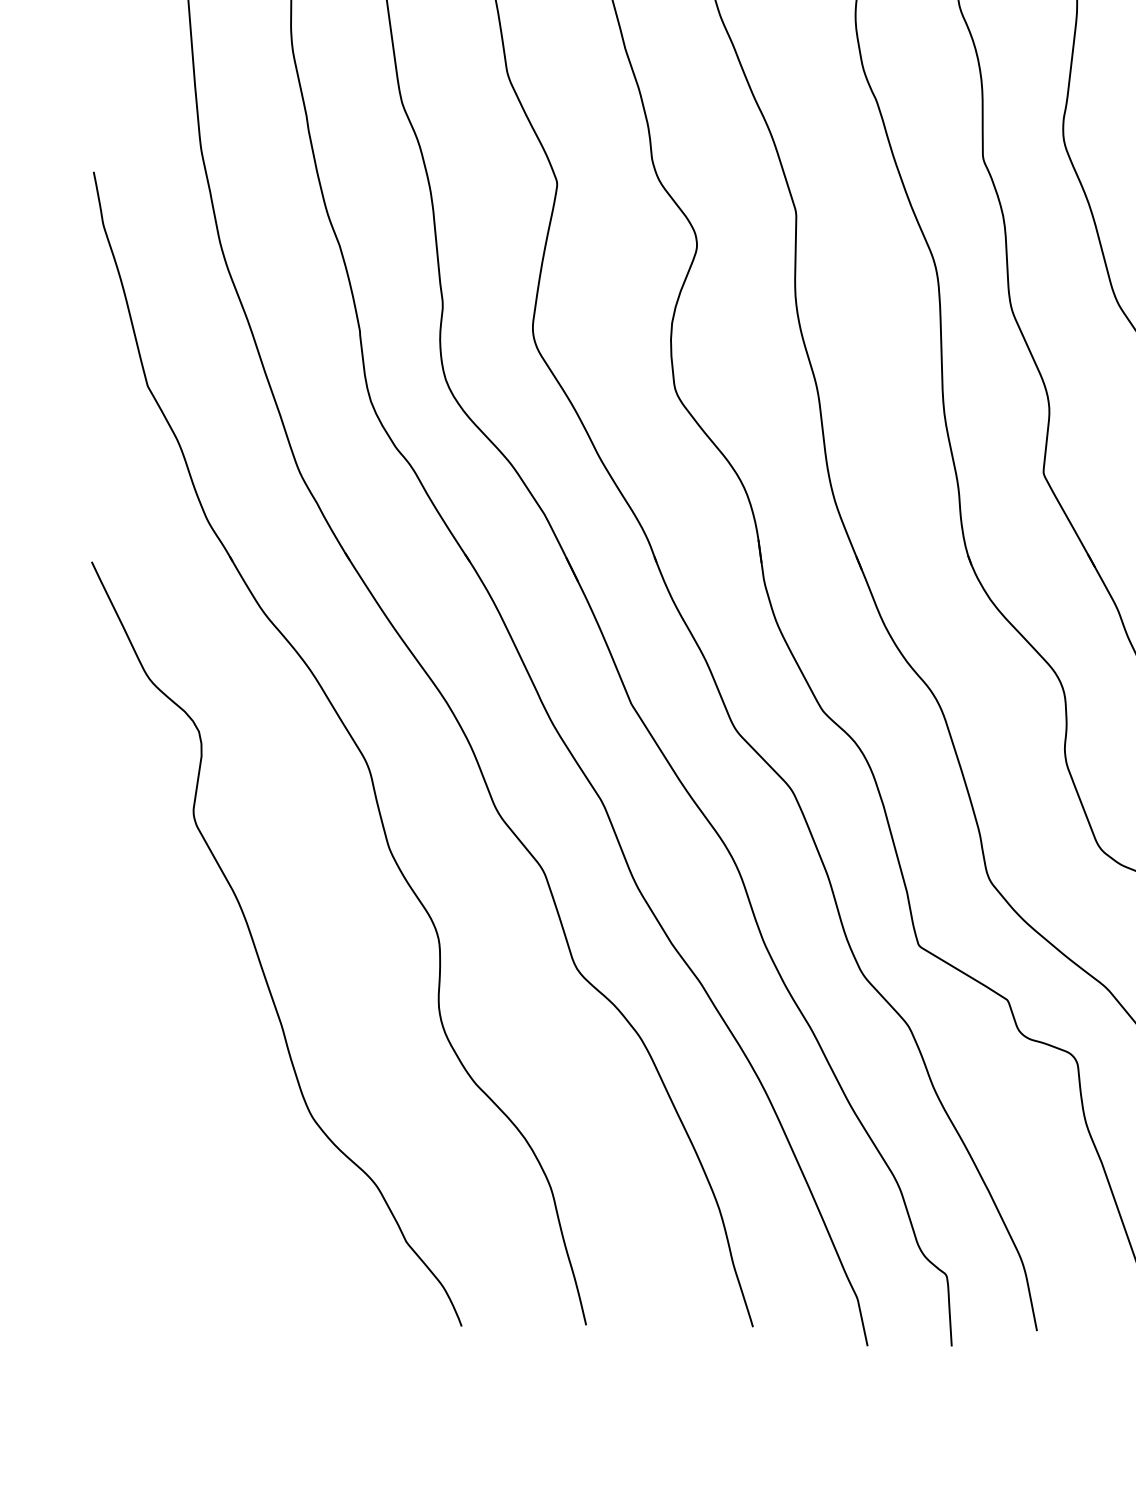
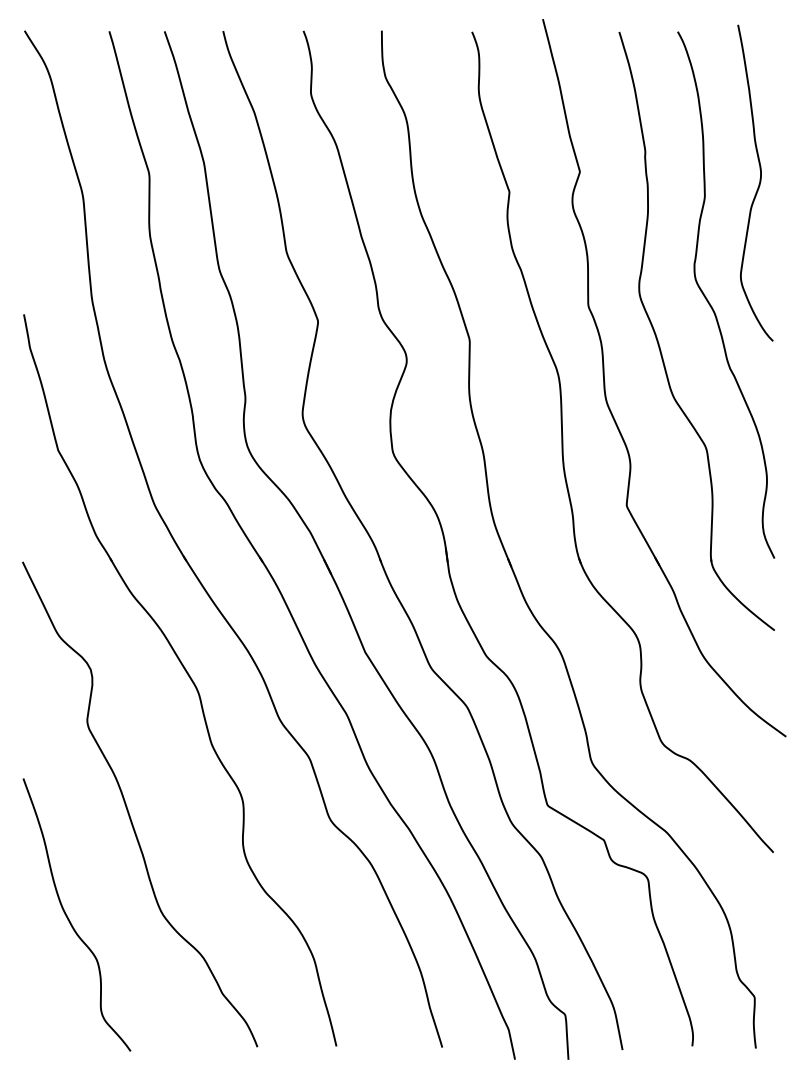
curve: (167, 1126) -> (70, 920), added

